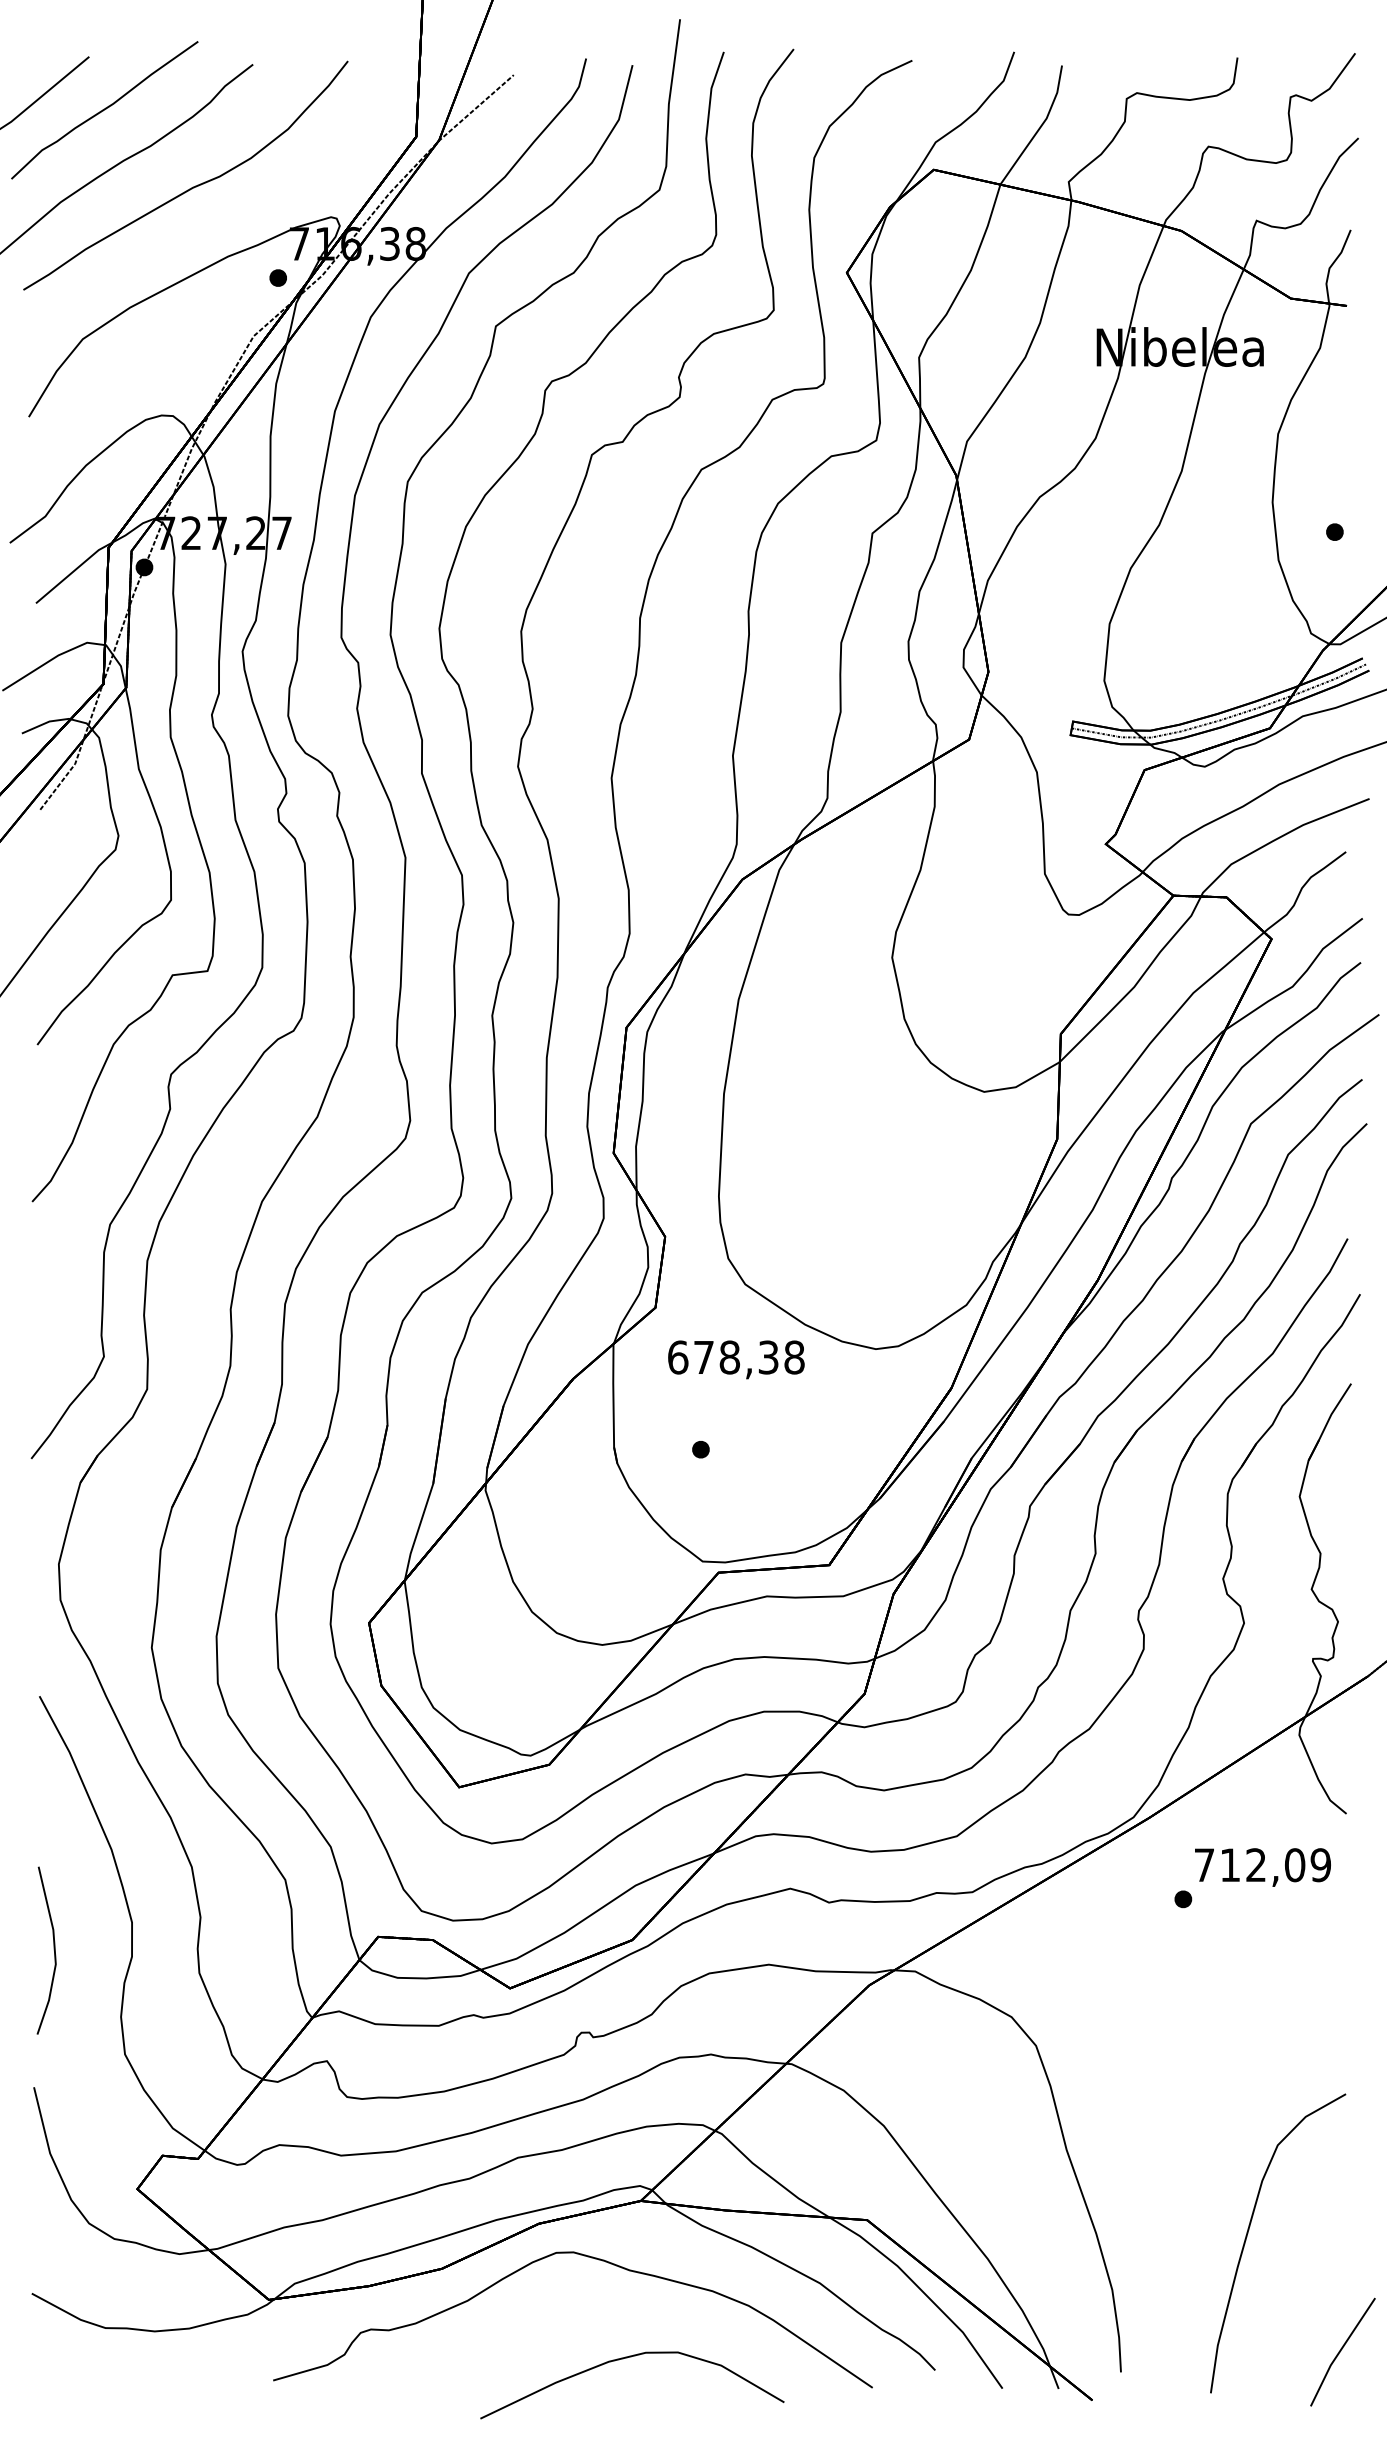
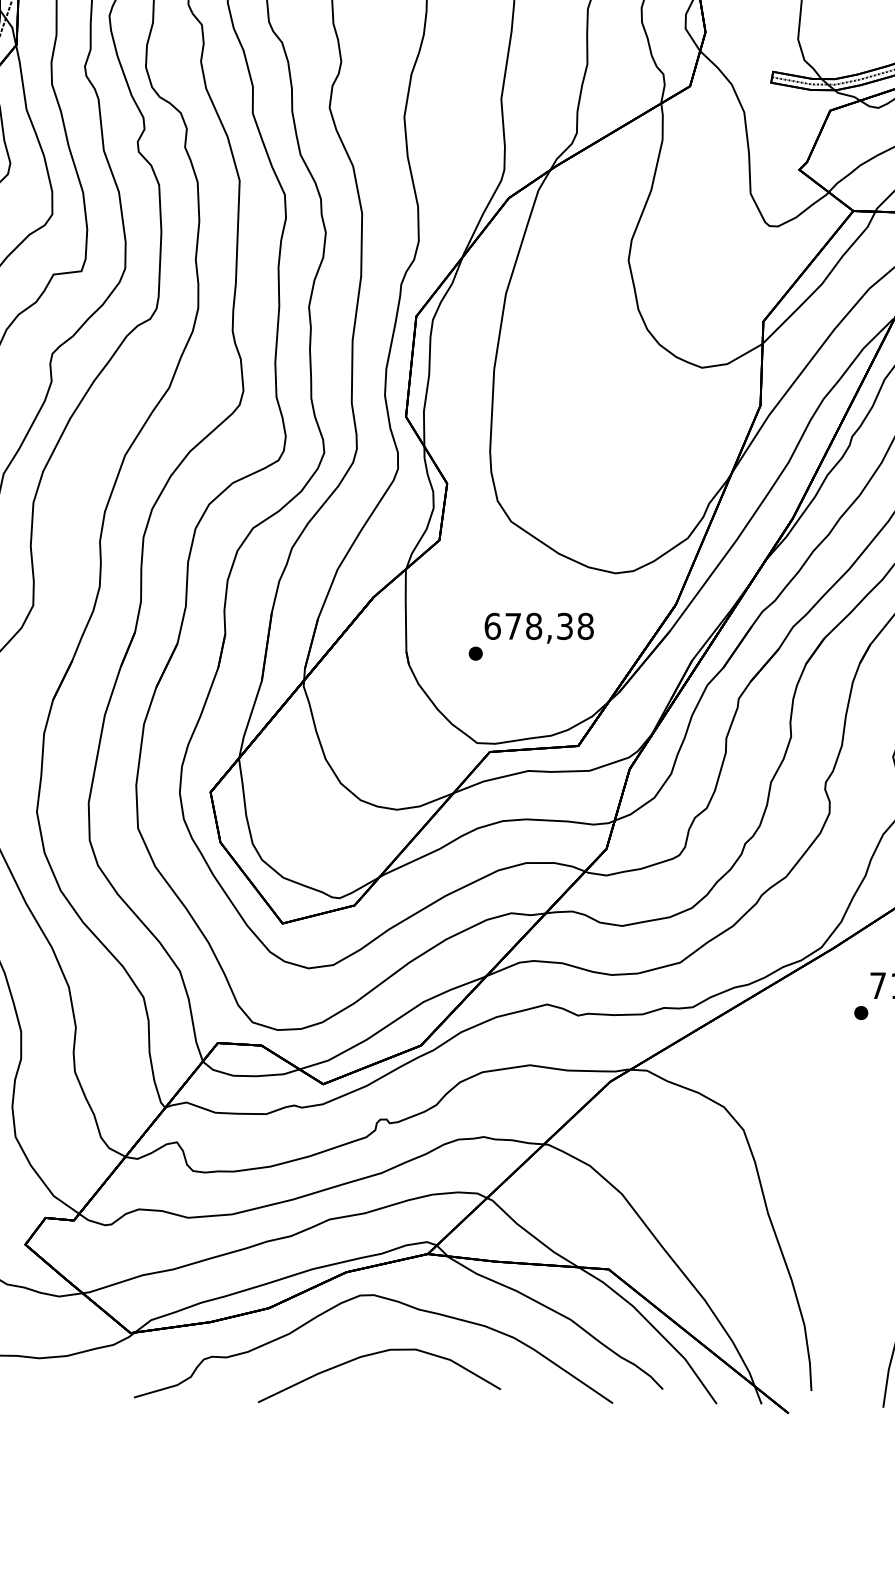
text: (736, 1359) -> (539, 627), moved
part: (627, 2358) -> (375, 1354), moved

